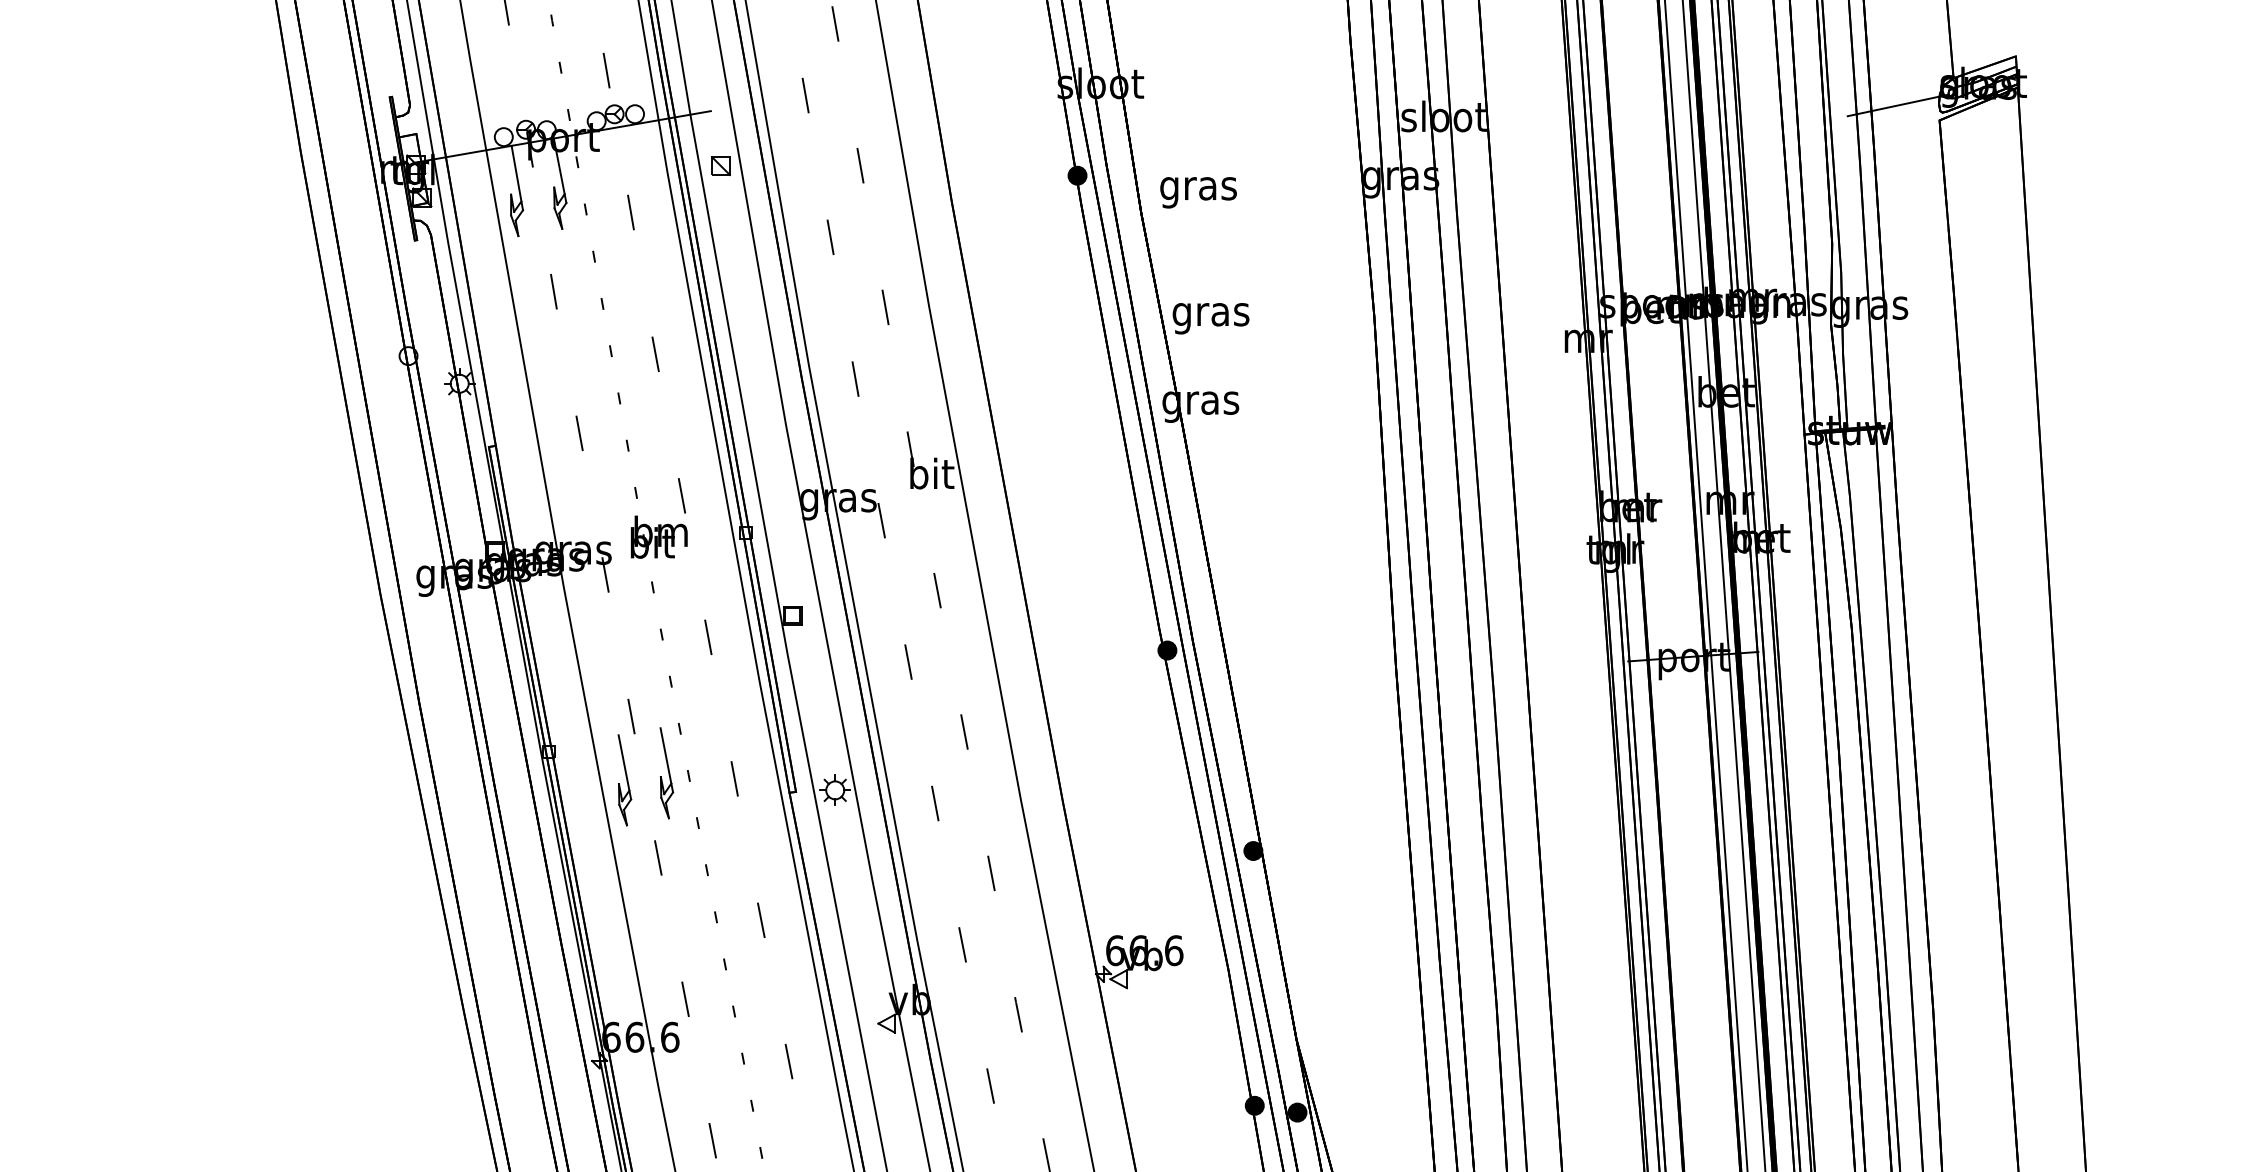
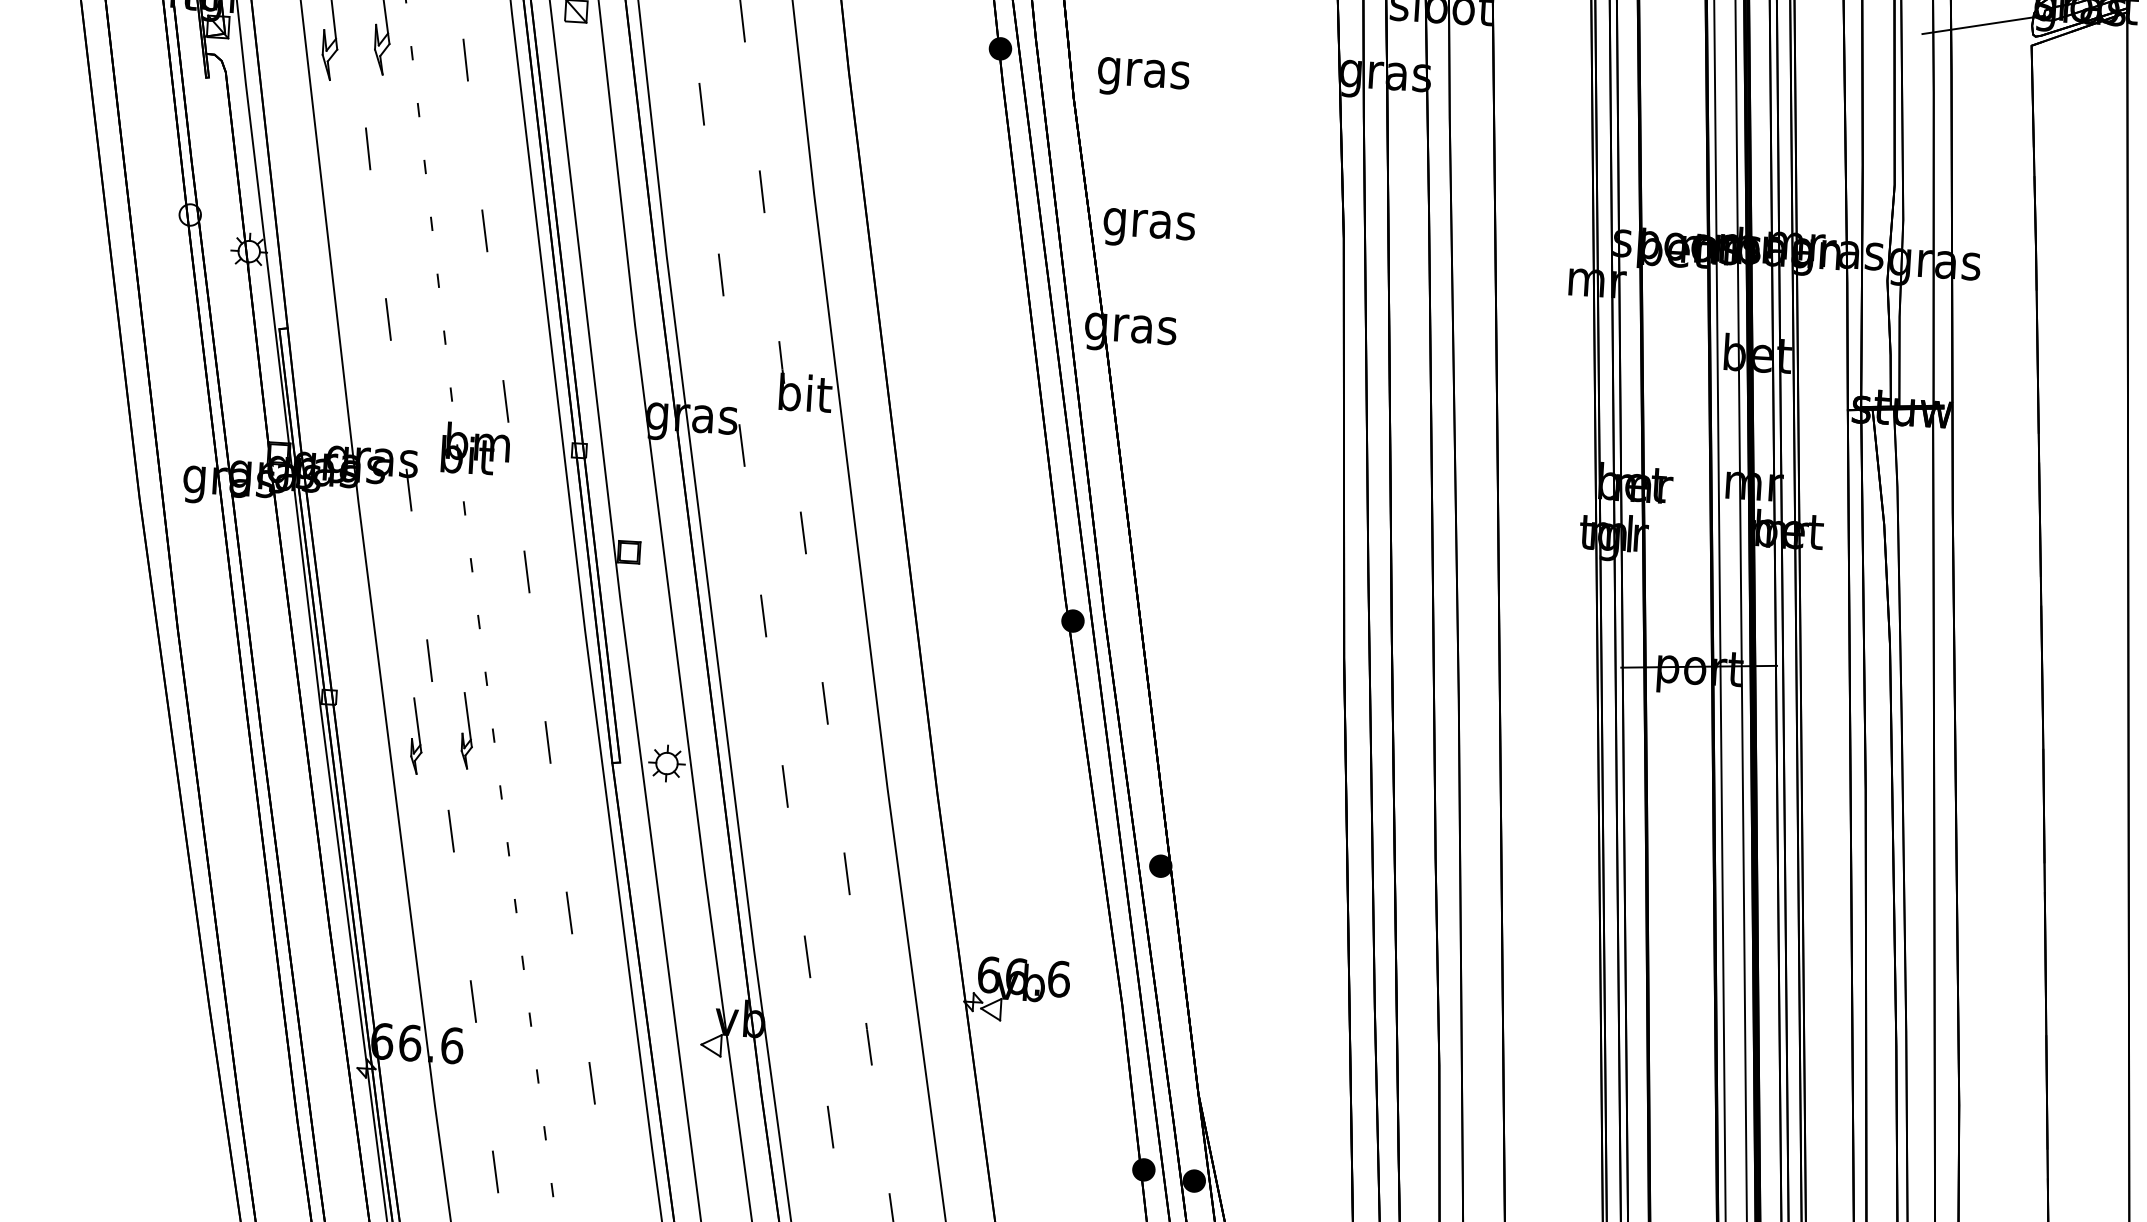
part: (666, 773) -> (467, 731), size x0.7
part: (624, 780) -> (416, 736), size x0.7

